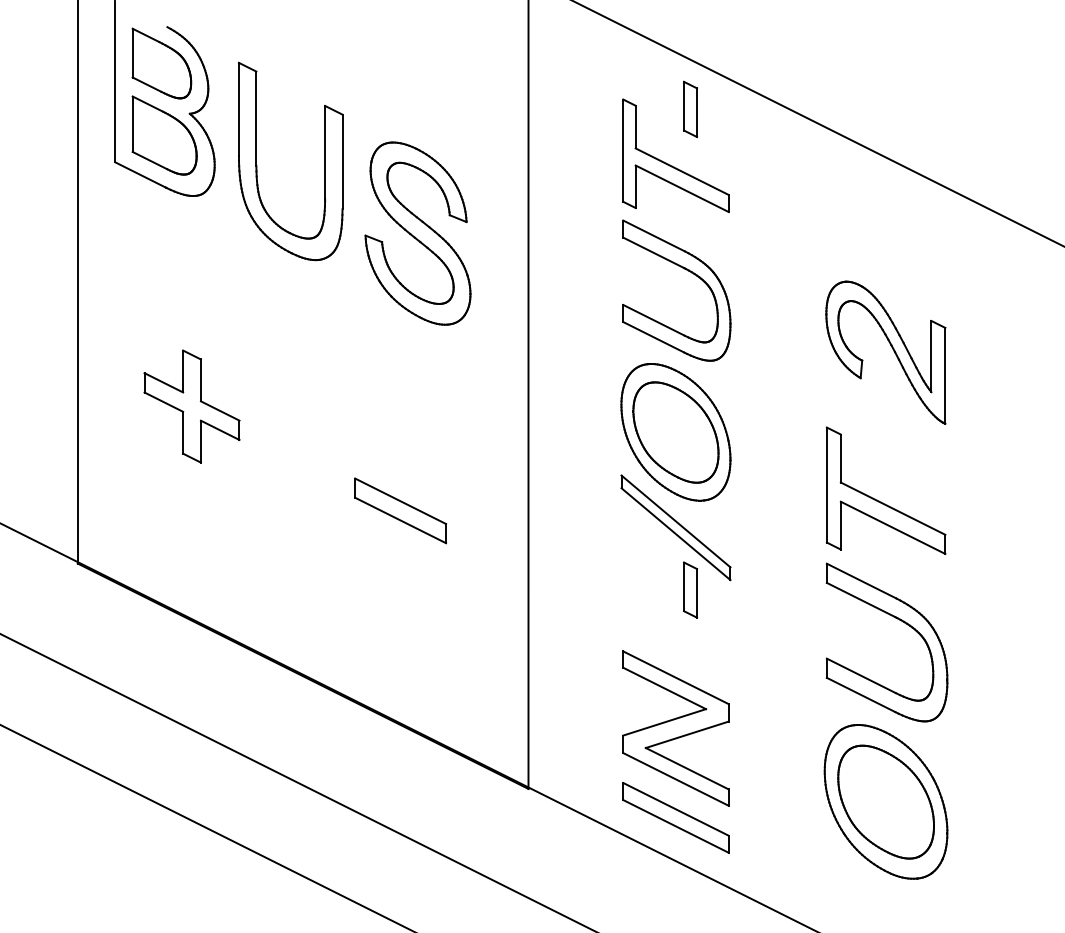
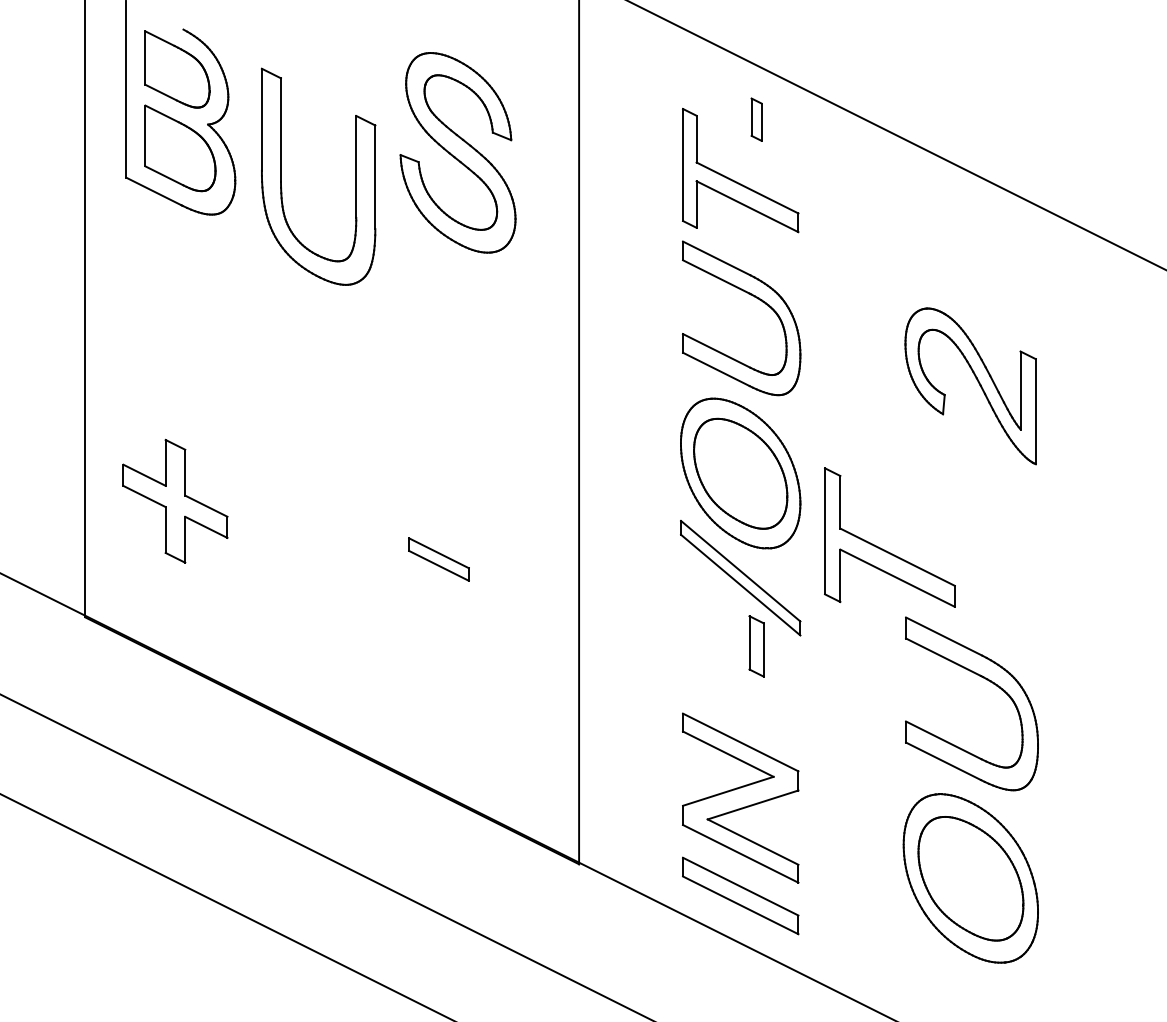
part: (690, 109) -> (756, 119), size x0.7
part: (417, 233) -> (457, 152), moved
part: (192, 405) -> (175, 500), moved
part: (881, 501) -> (884, 549), moved
part: (400, 510) -> (438, 559), size x0.6

